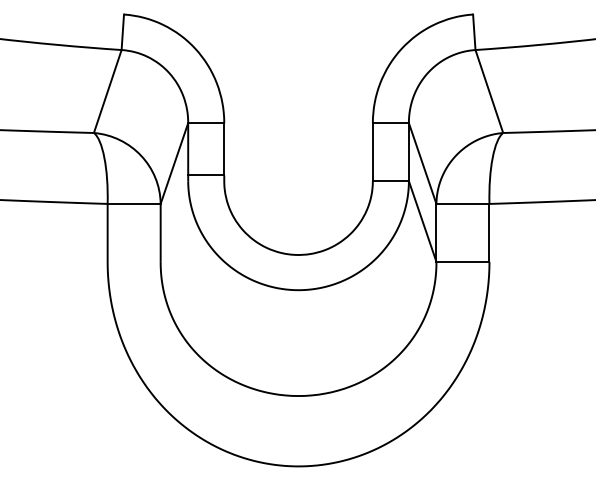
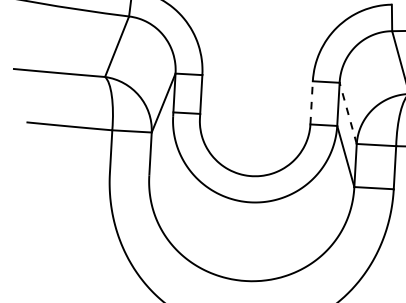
line: (372, 151) -> (311, 102), solid -> dashed
line: (422, 163) -> (348, 113), solid -> dashed

